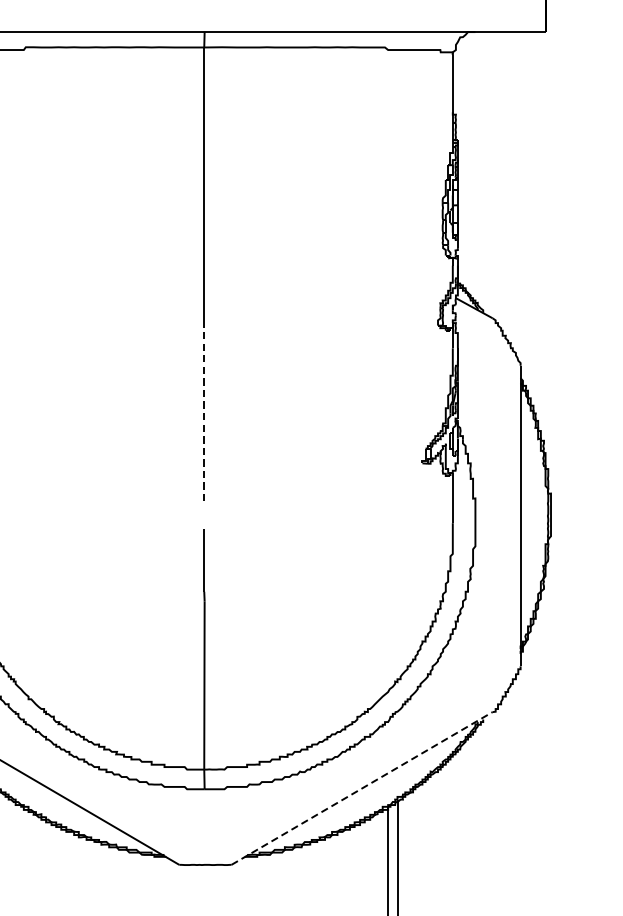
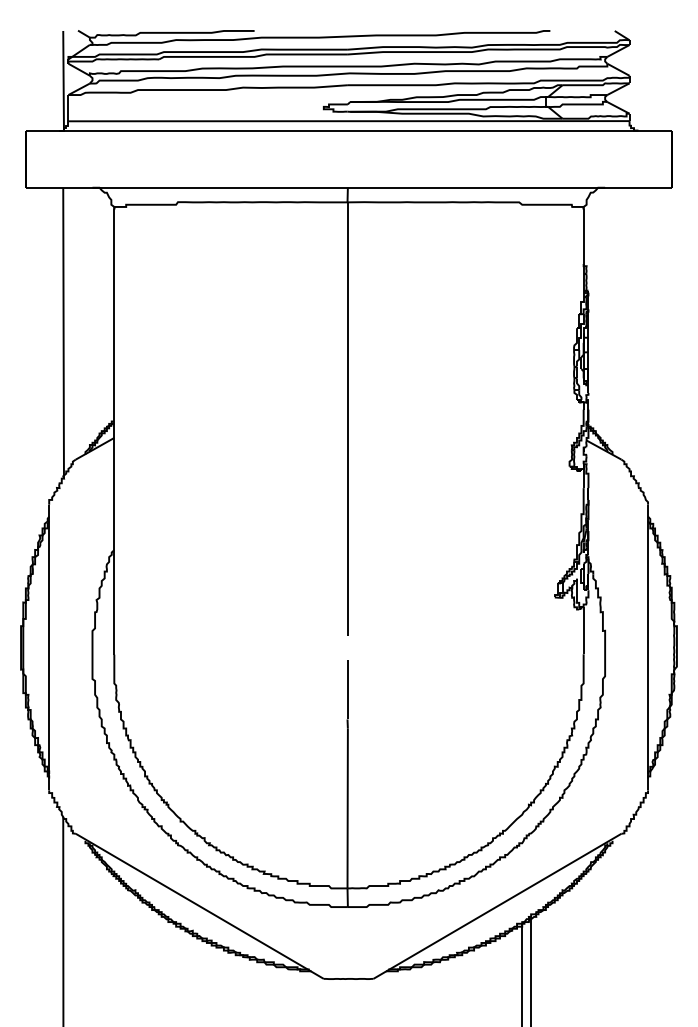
line: (204, 412) -> (347, 549), dashed -> solid
line: (362, 788) -> (497, 906), dashed -> solid

